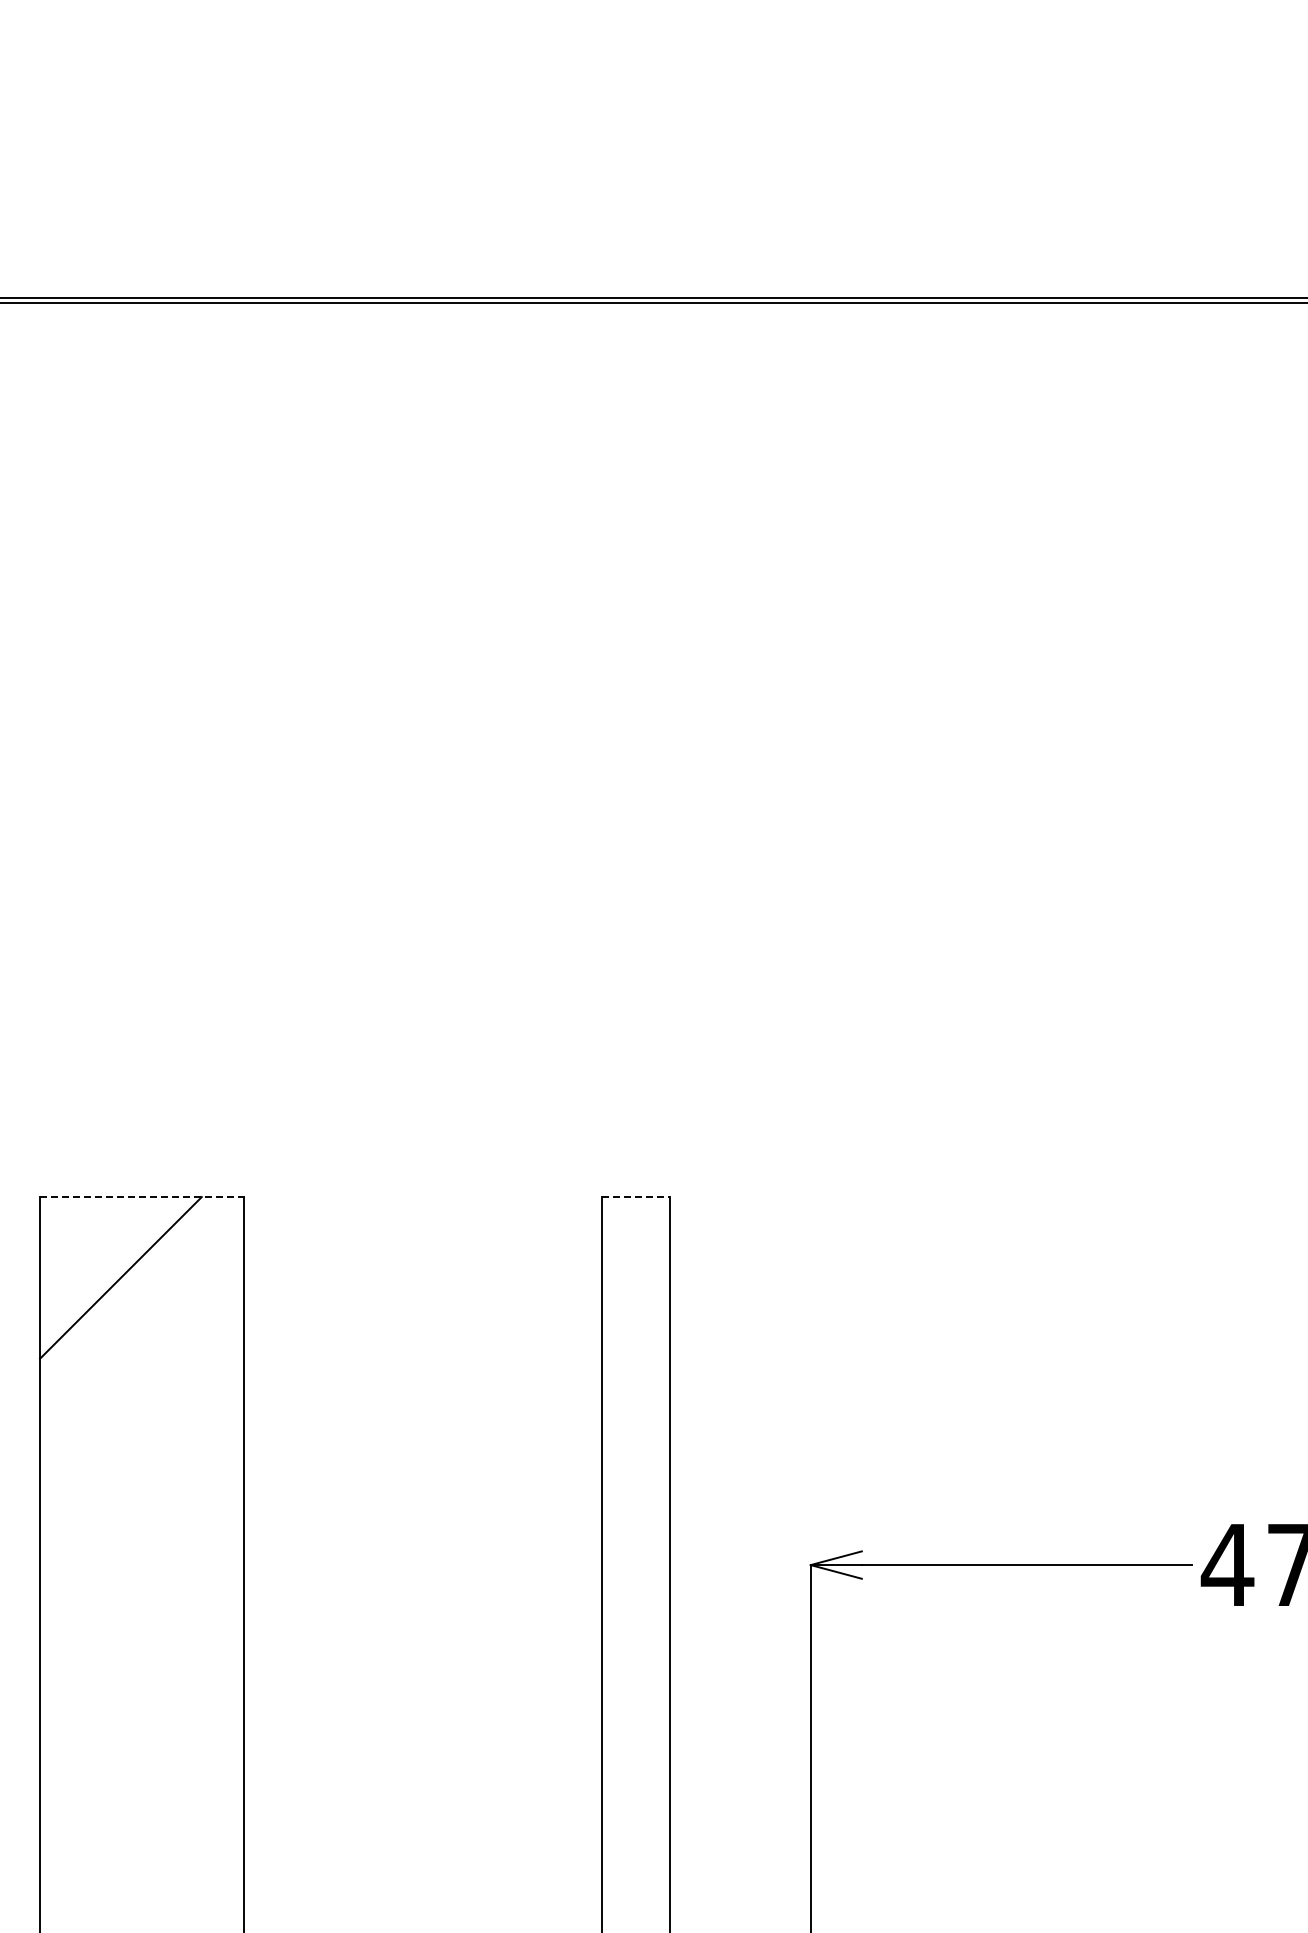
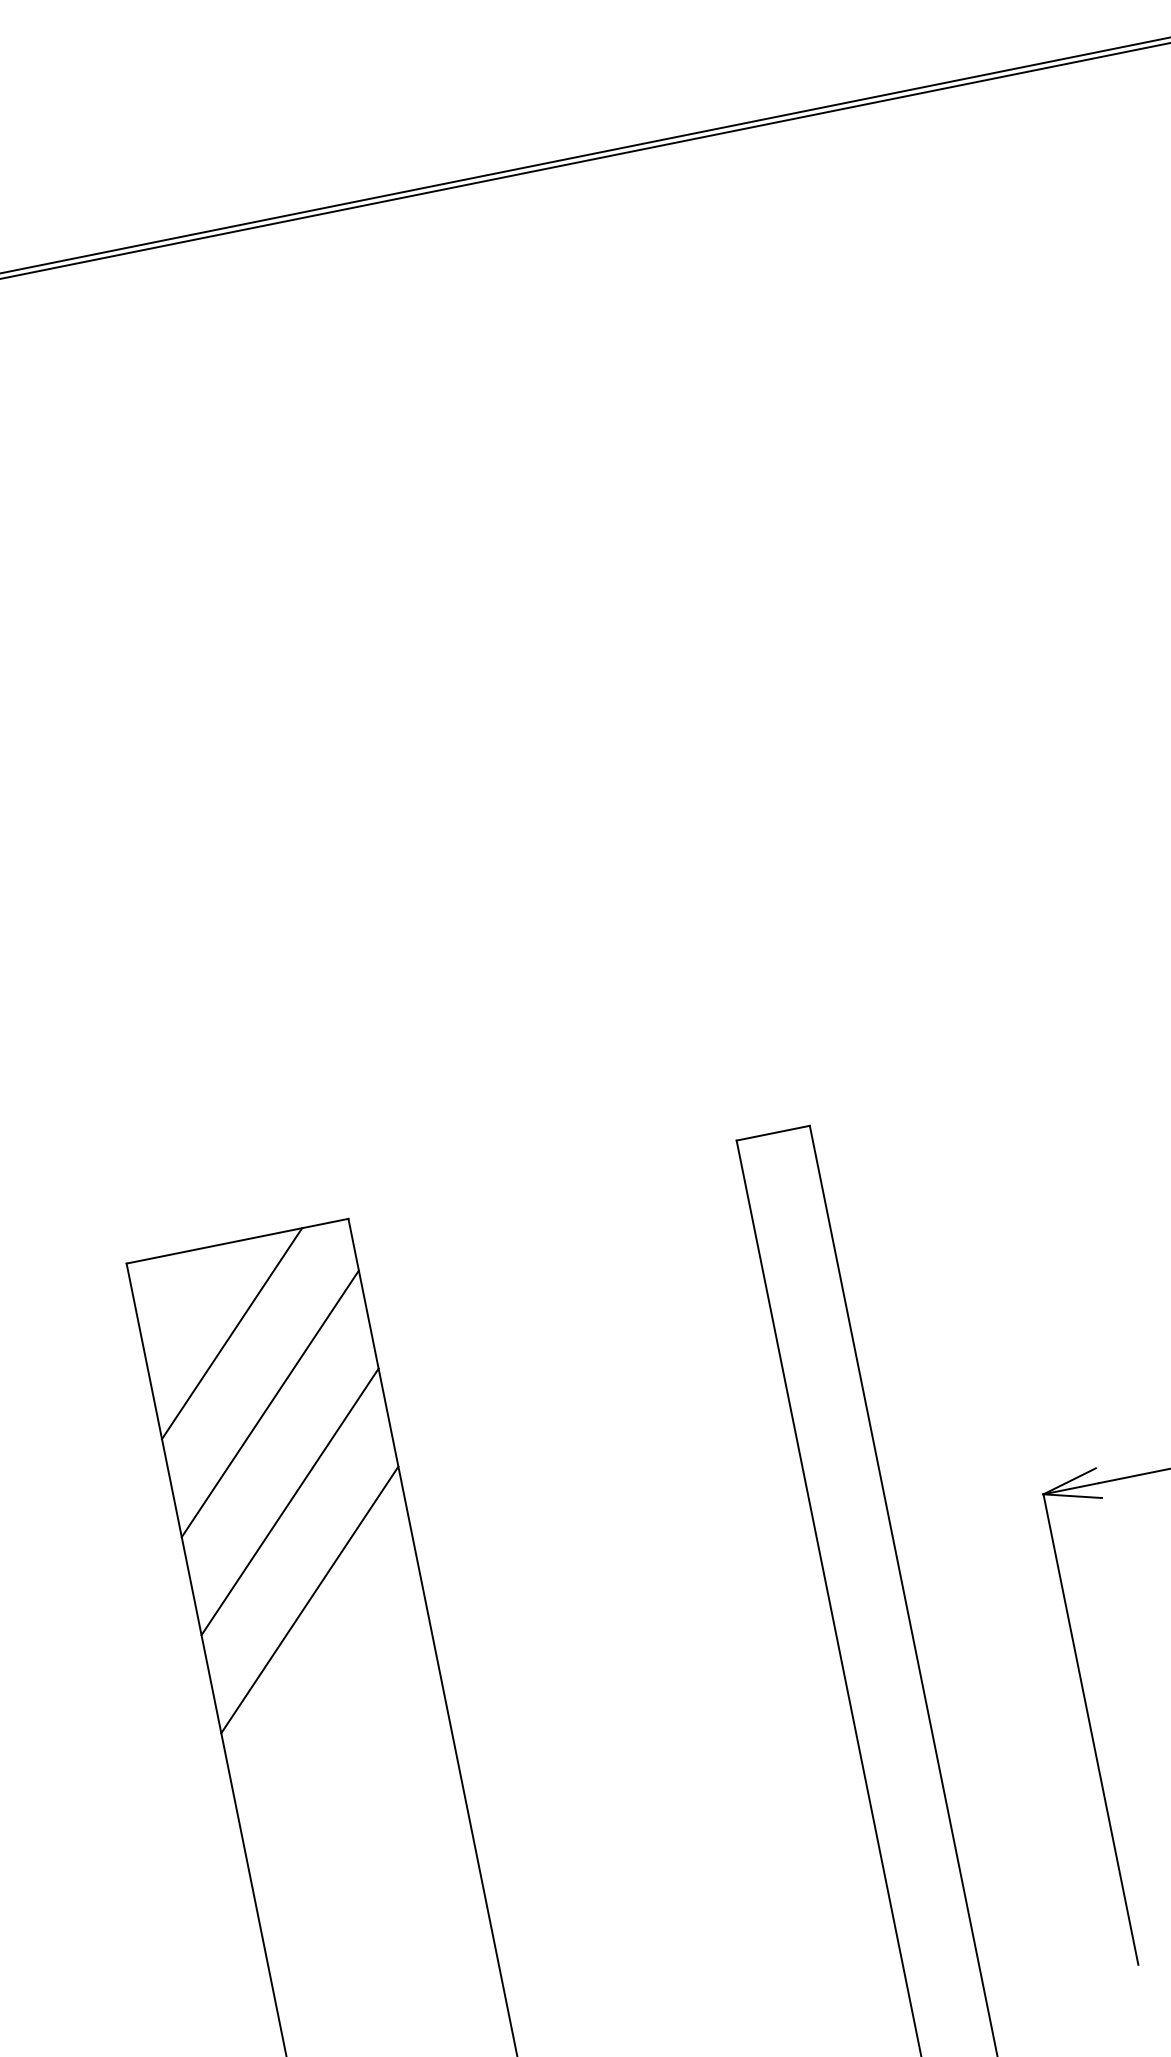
line: (142, 1197) -> (237, 1241), dashed -> solid
line: (635, 1197) -> (772, 1133), dashed -> solid
line: (142, 1346) -> (270, 1403), added
line: (142, 1437) -> (290, 1502), added
line: (142, 1527) -> (310, 1599), added

